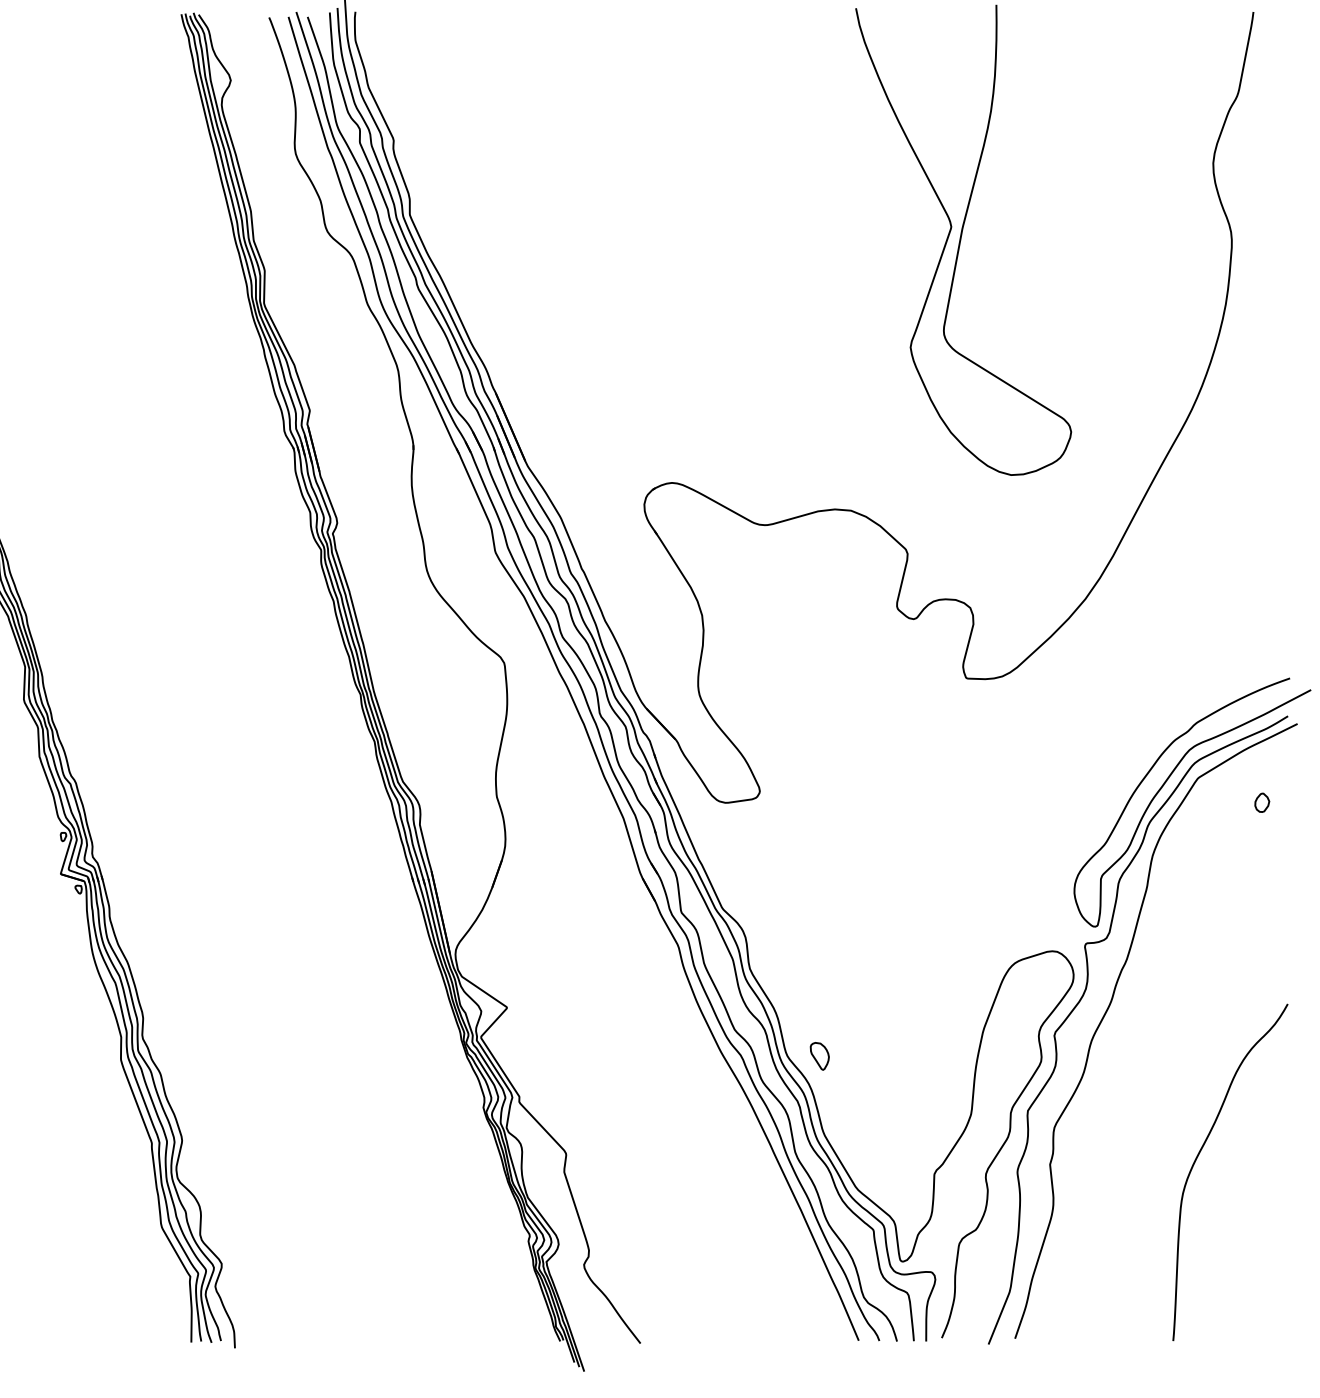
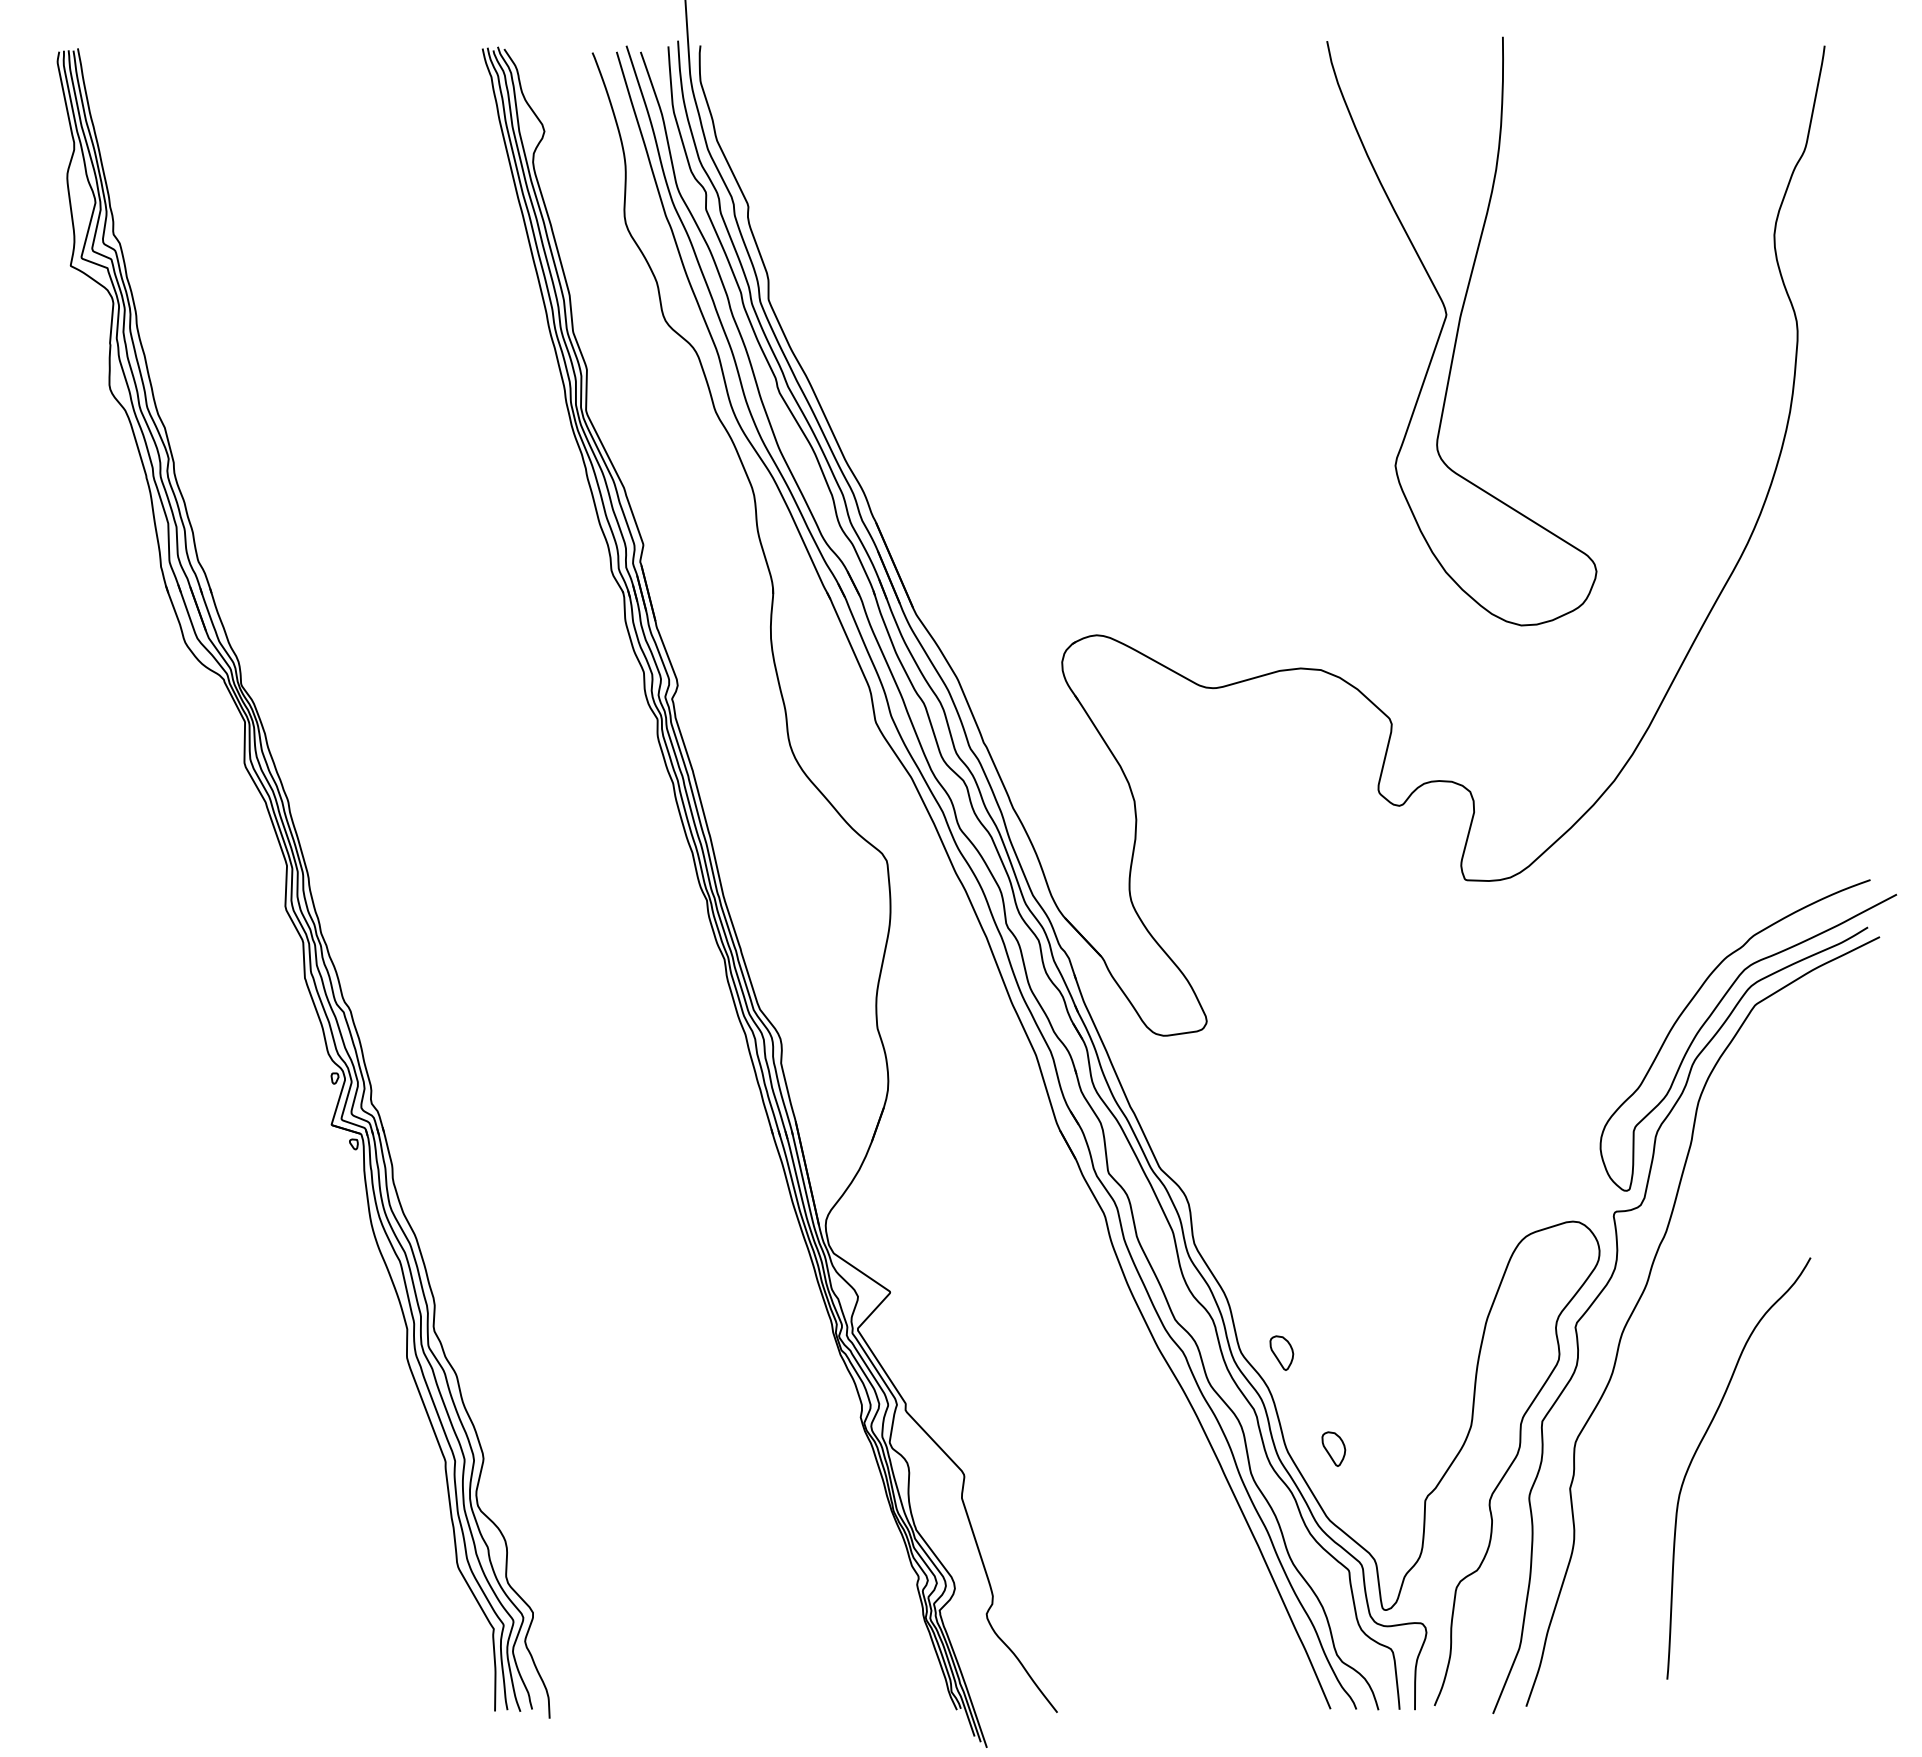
part: (1262, 802) -> (1835, 1035), removed
part: (861, 1132) -> (1333, 1448), added
curve: (1198, 1157) -> (1698, 1449), moved

